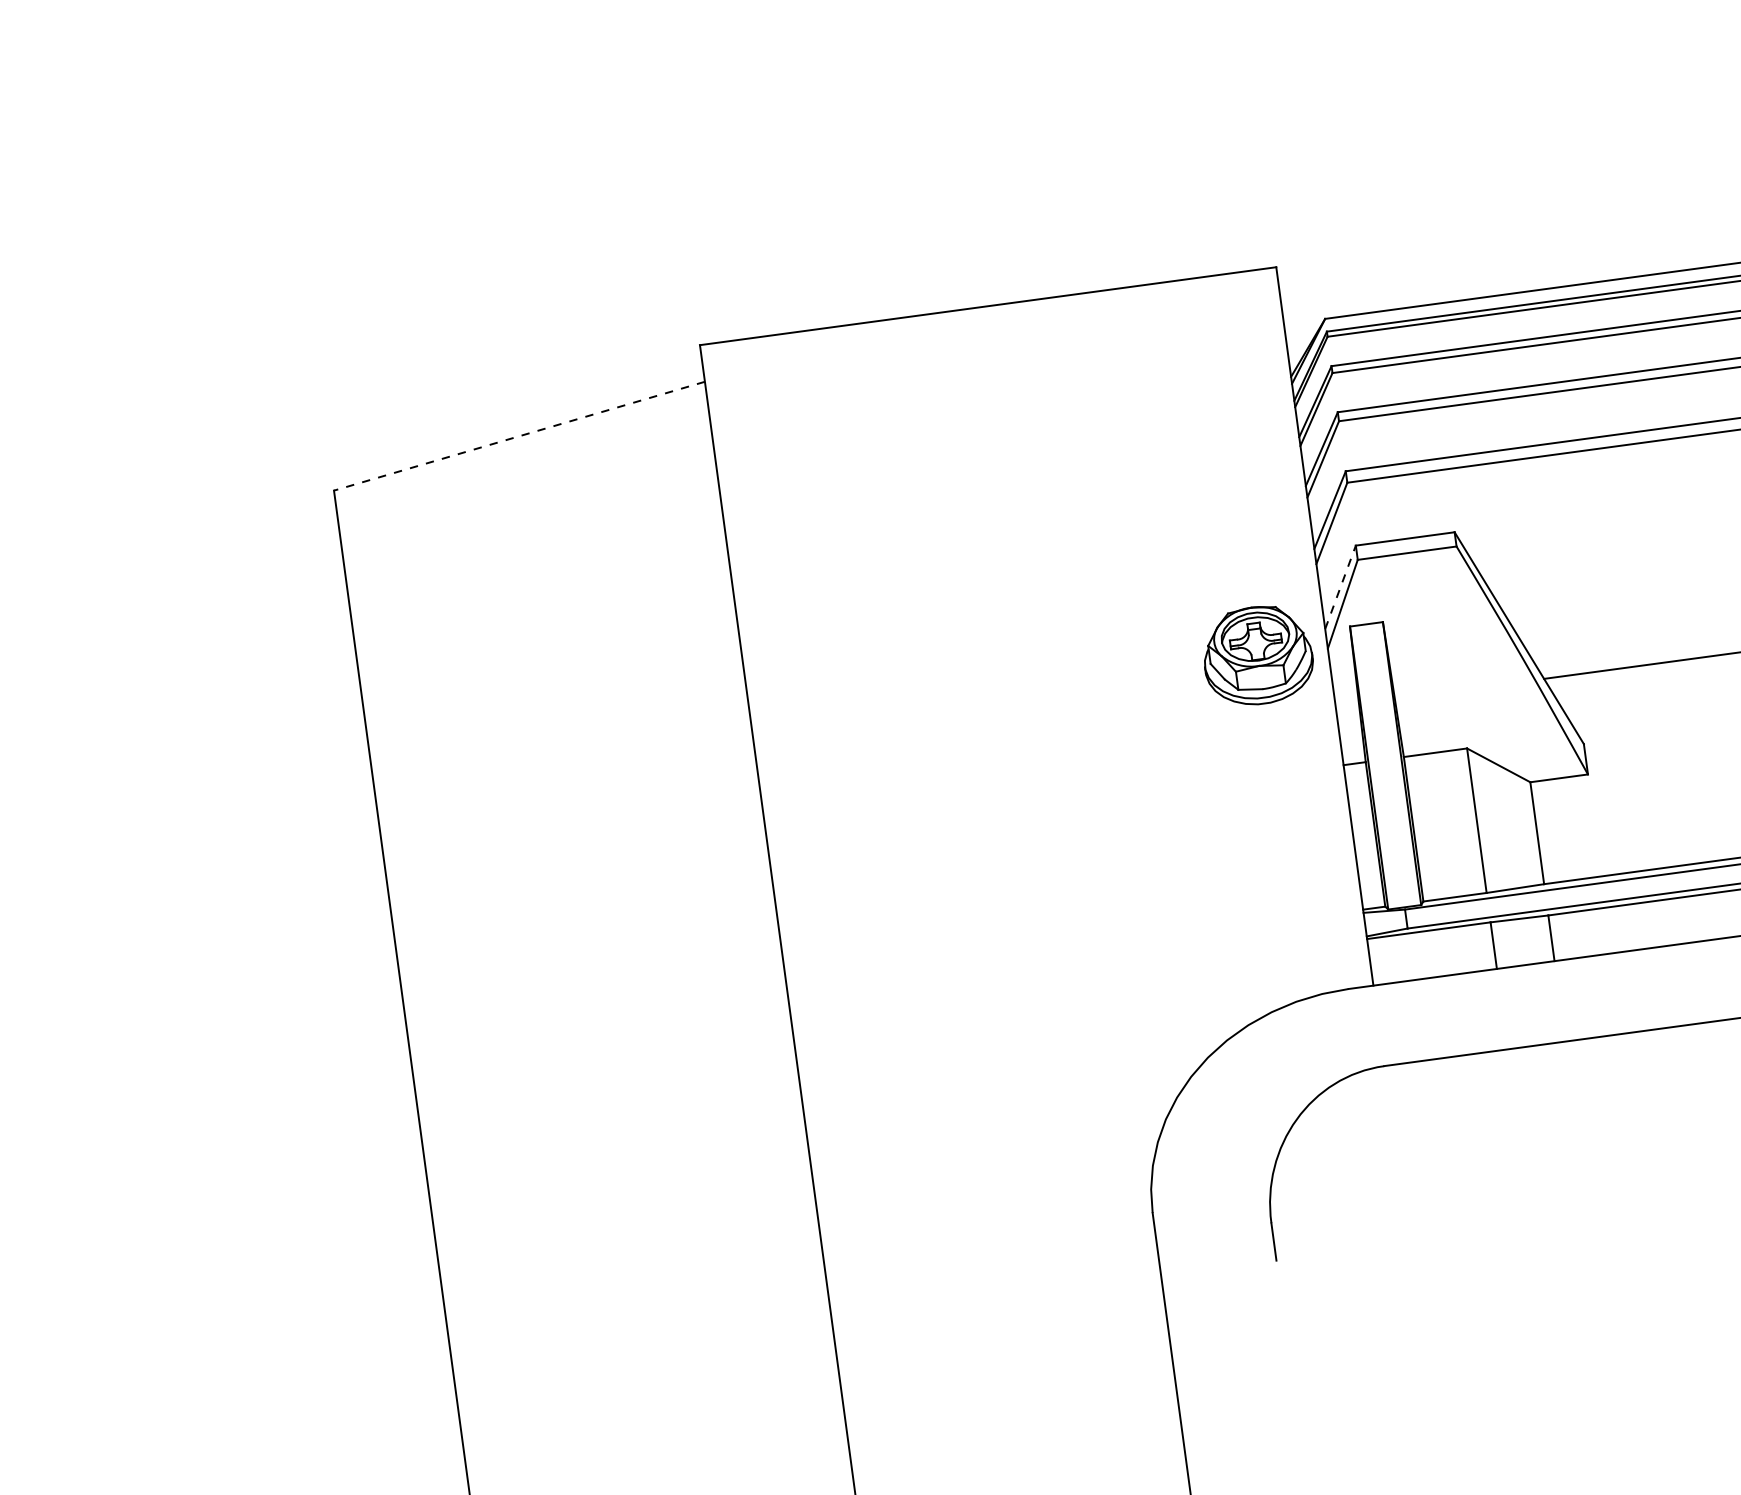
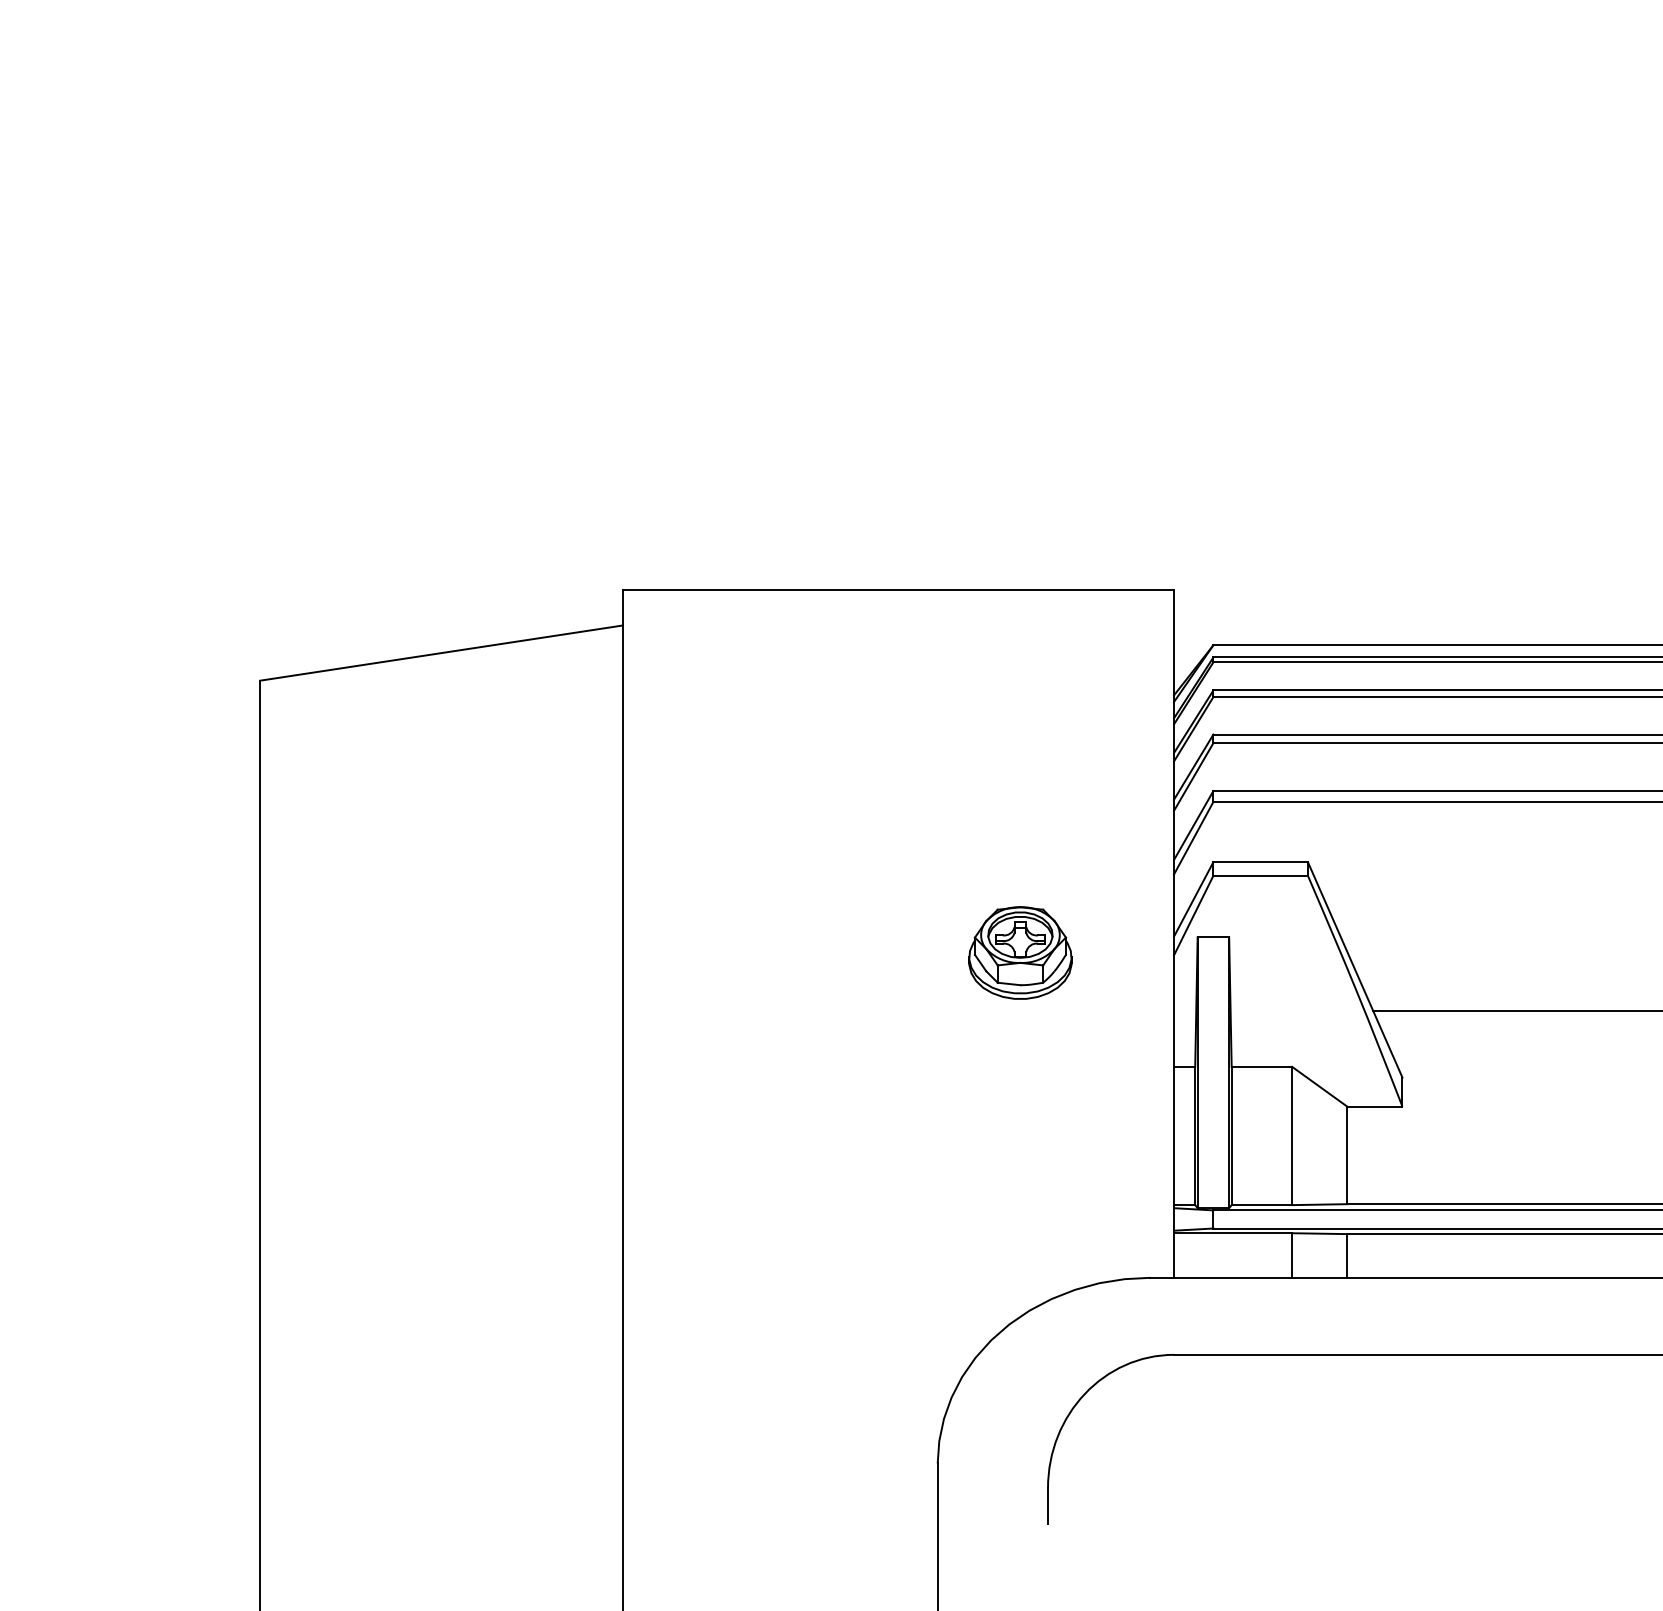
line: (518, 436) -> (440, 653), dashed -> solid
line: (1340, 586) -> (1193, 898), dashed -> solid
part: (1257, 655) -> (1020, 952), moved

